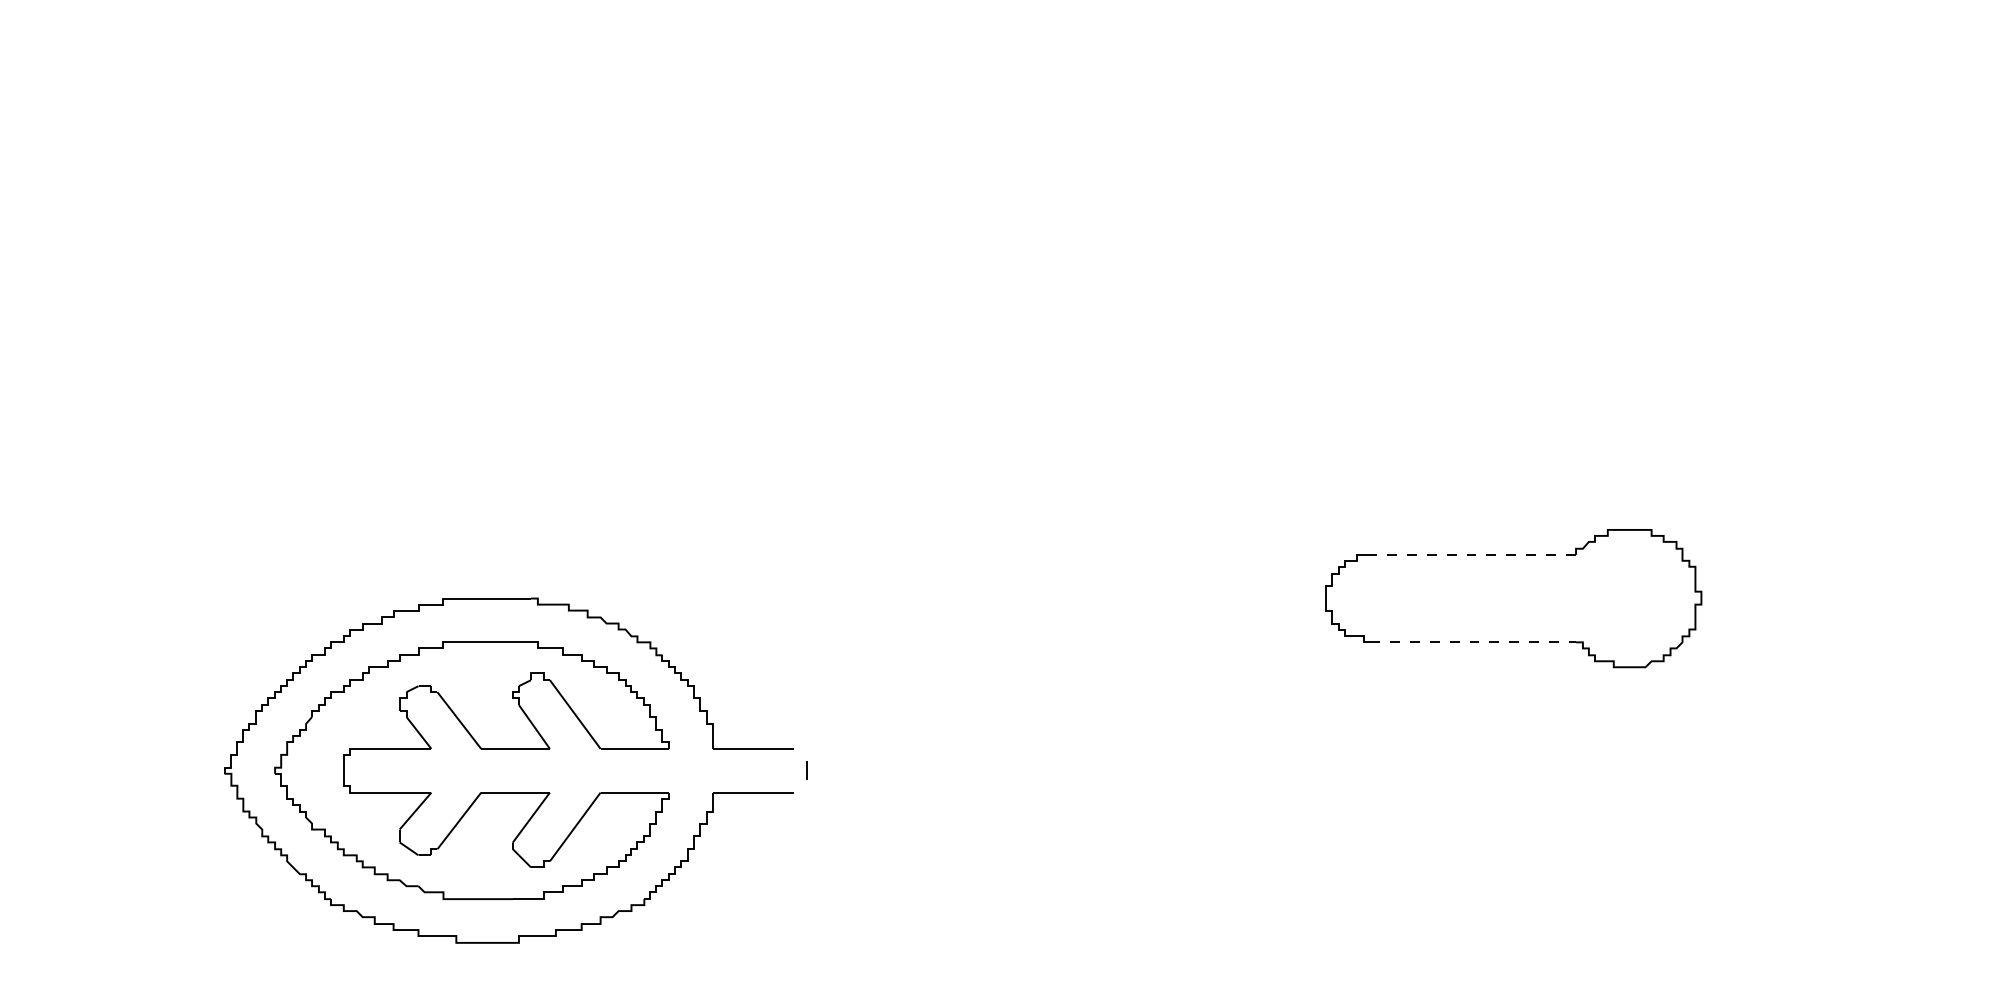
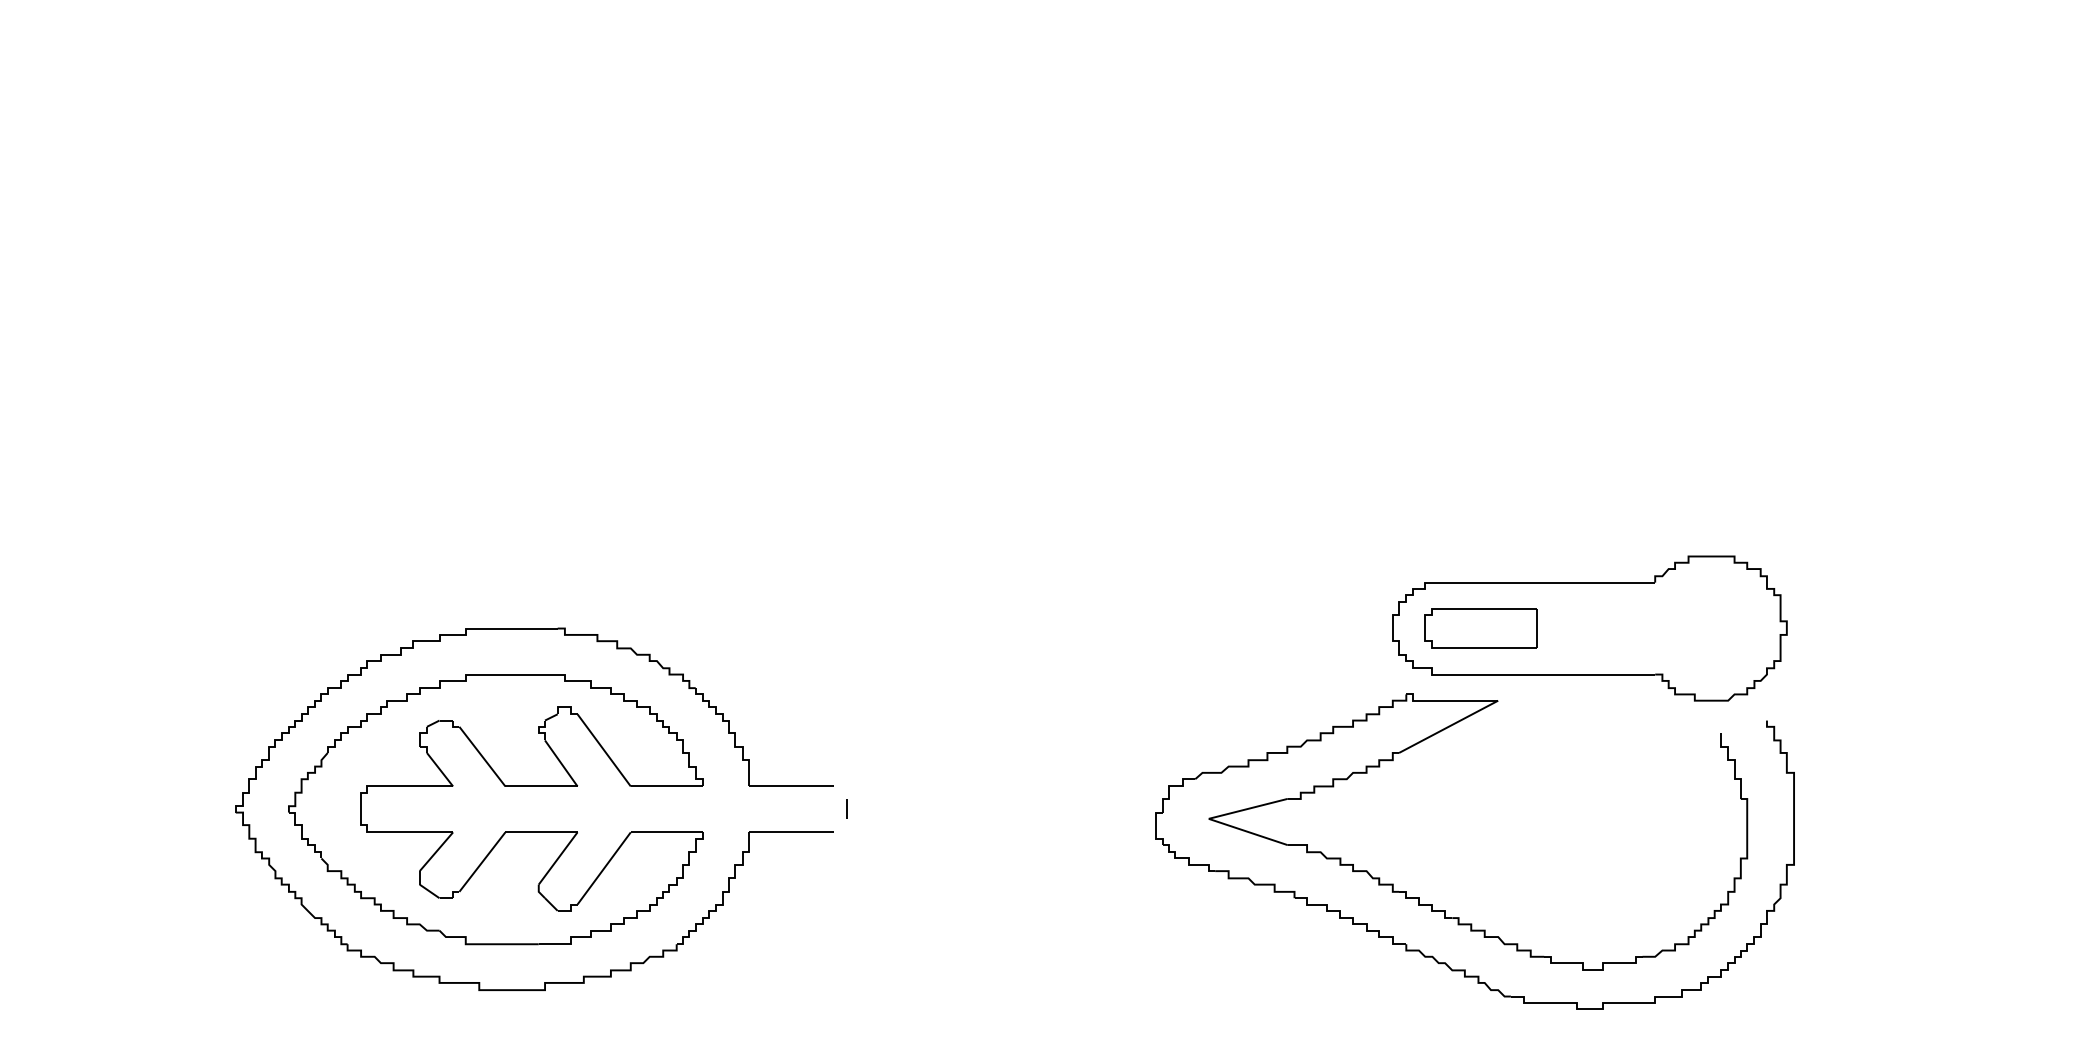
line: (1472, 554) -> (1546, 582), dashed -> solid
part: (1410, 598) -> (1481, 628), added
line: (1473, 642) -> (1547, 674), dashed -> solid
part: (1376, 866) -> (1445, 909), added

